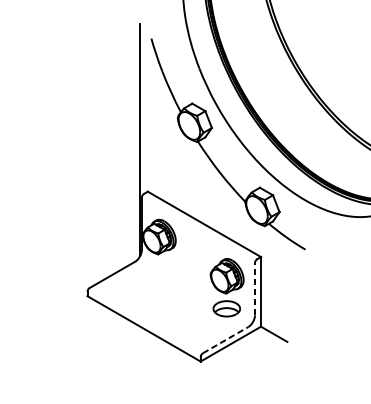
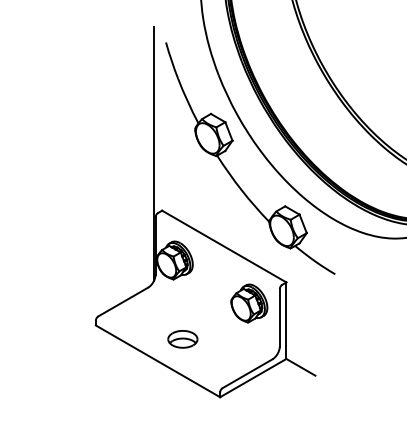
line: (254, 288) -> (279, 317), dashed -> solid
part: (226, 308) -> (182, 339), moved
line: (225, 339) -> (247, 373), dashed -> solid

